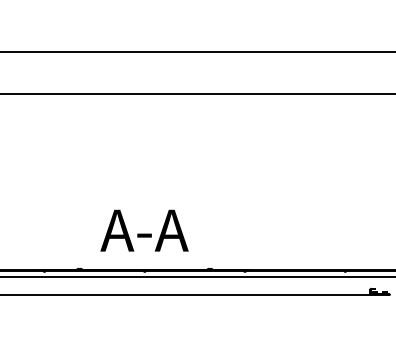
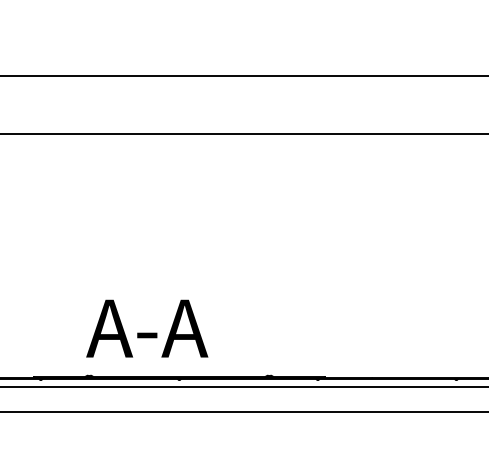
text: (144, 230) -> (147, 328), moved

